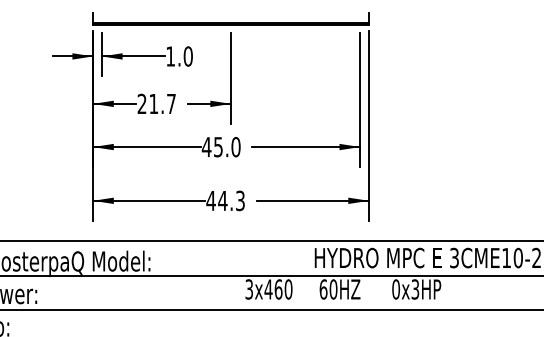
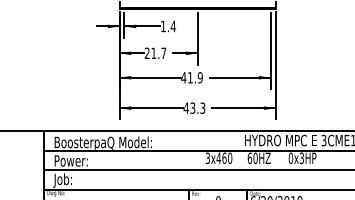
text: (188, 56) -> (173, 26), 1.0 -> 1.4
text: (227, 146) -> (195, 77), 45.0 -> 41.9
text: (222, 199) -> (192, 107), 44.3 -> 43.3

